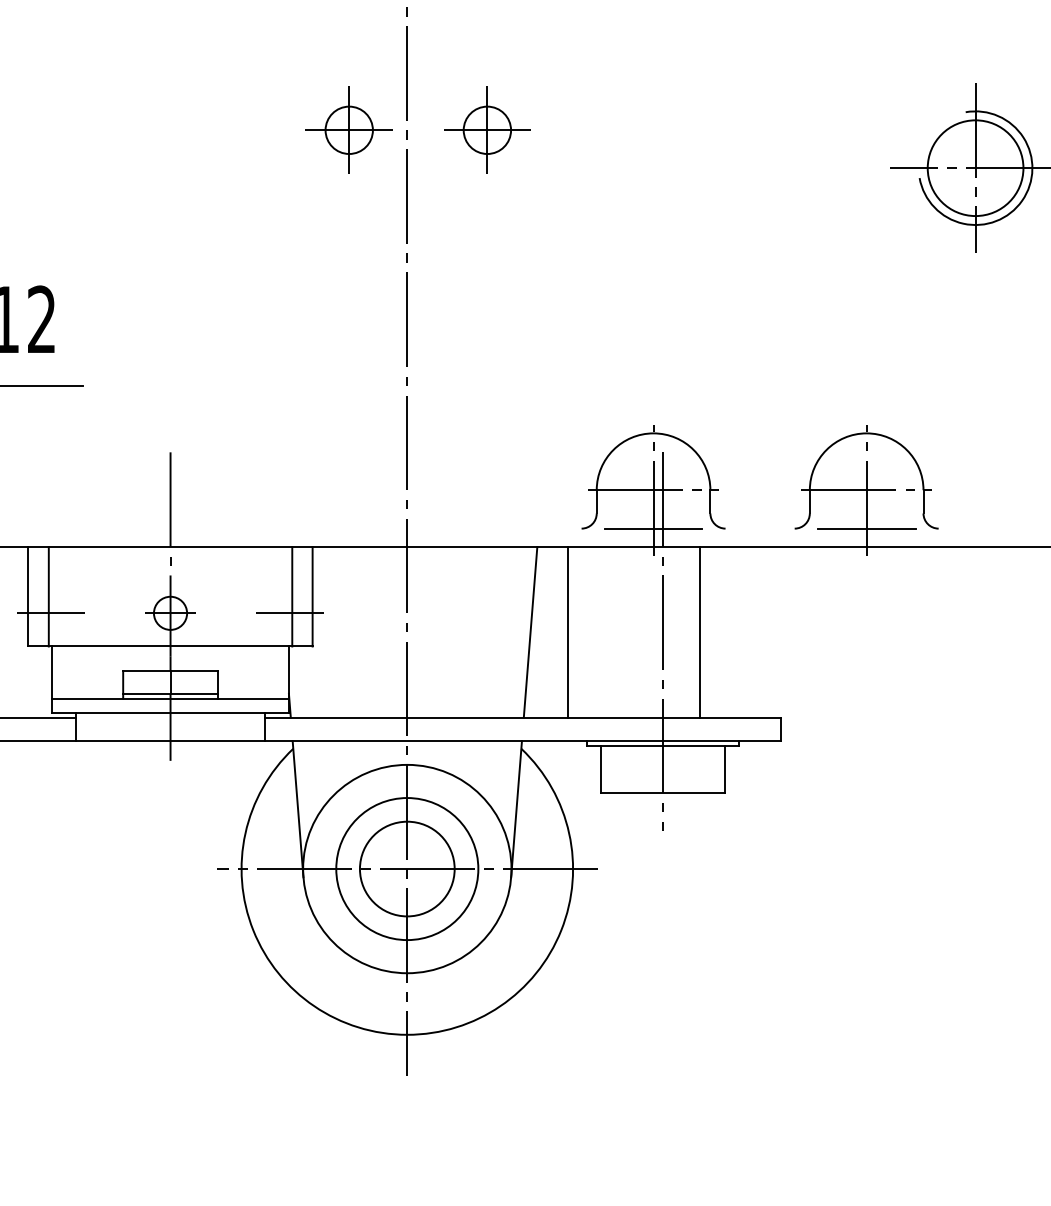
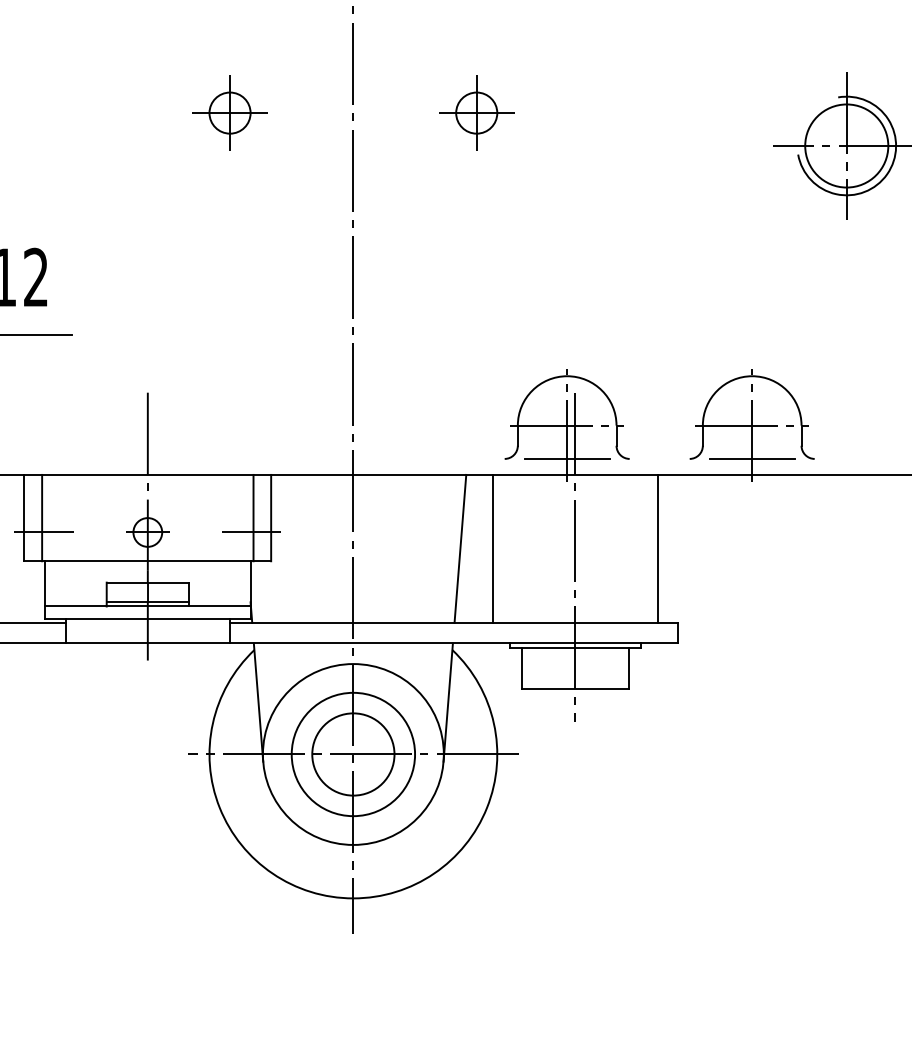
part: (348, 129) -> (229, 112), moved
part: (487, 129) -> (476, 112), moved
line: (699, 632) -> (657, 549), moved

